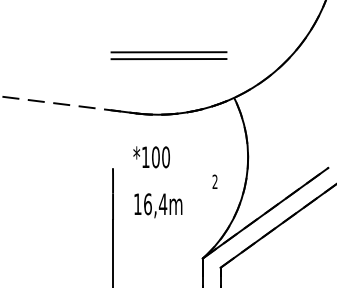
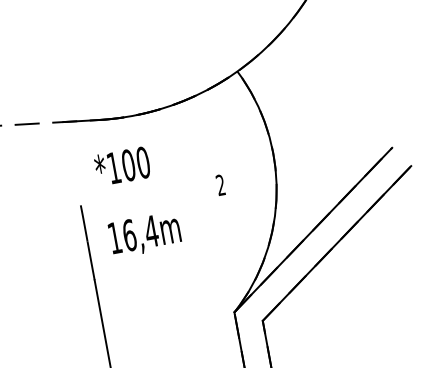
line: (168, 52) -> (130, 23), removed
line: (168, 59) -> (132, 33), removed
text: (175, 182) -> (163, 196), moved

